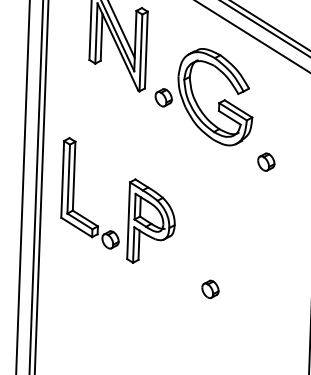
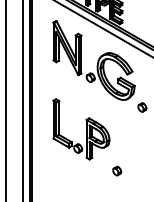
part: (118, 201) -> (81, 129), moved

